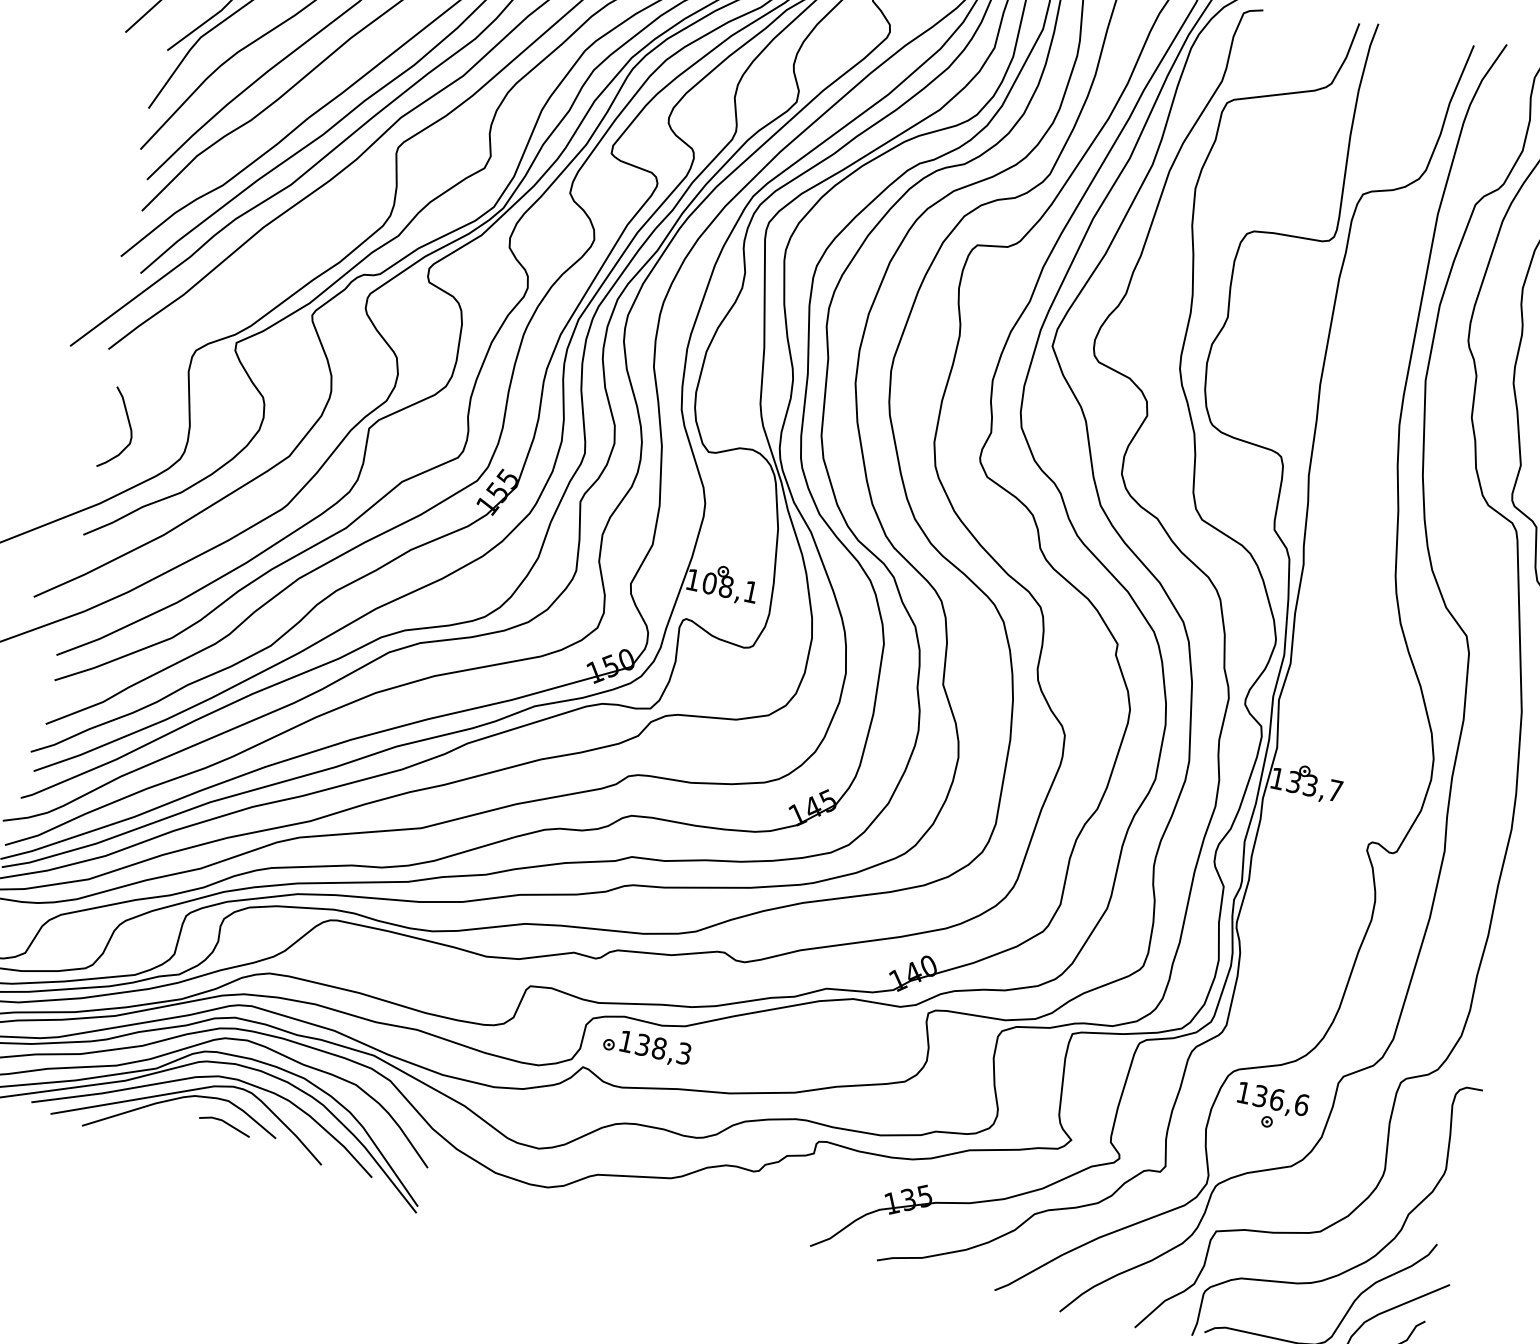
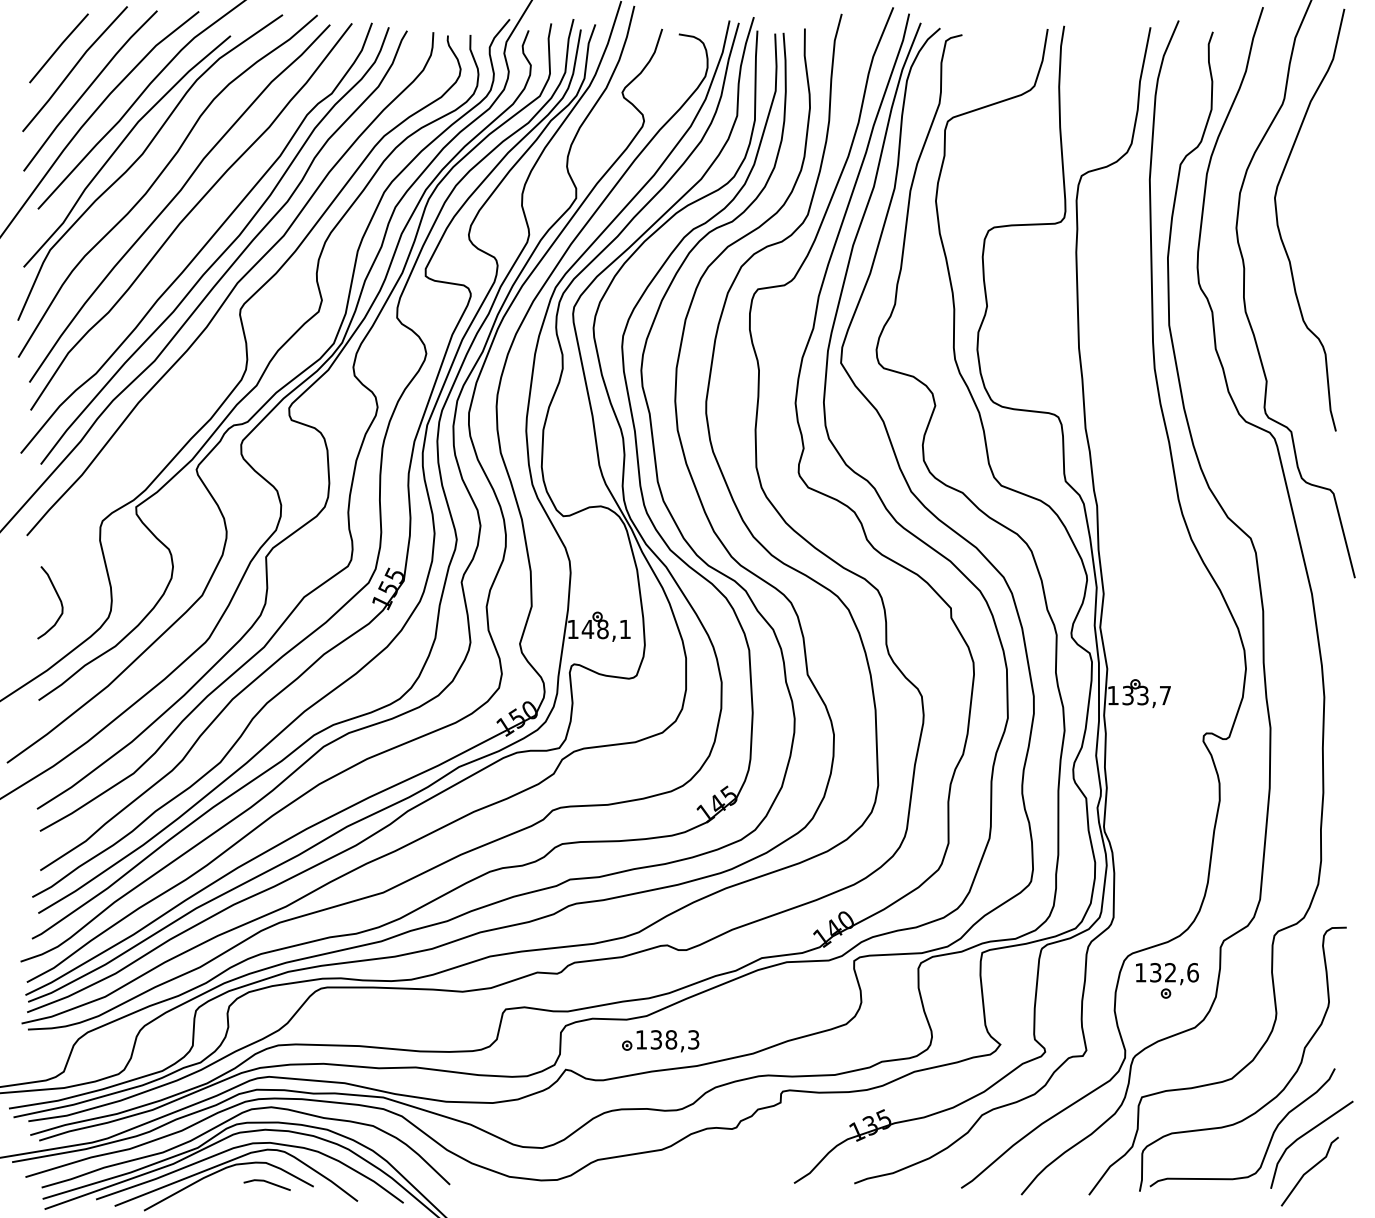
text: (709, 583) -> (587, 629), 108,1 -> 148,1
part: (646, 1047) -> (660, 1041), moved
text: (1276, 1099) -> (1170, 972), 136,6 -> 132,6

